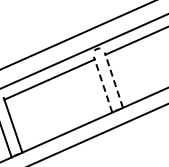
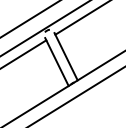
line: (113, 80) -> (65, 56), dashed -> solid
line: (102, 84) -> (56, 61), dashed -> solid

